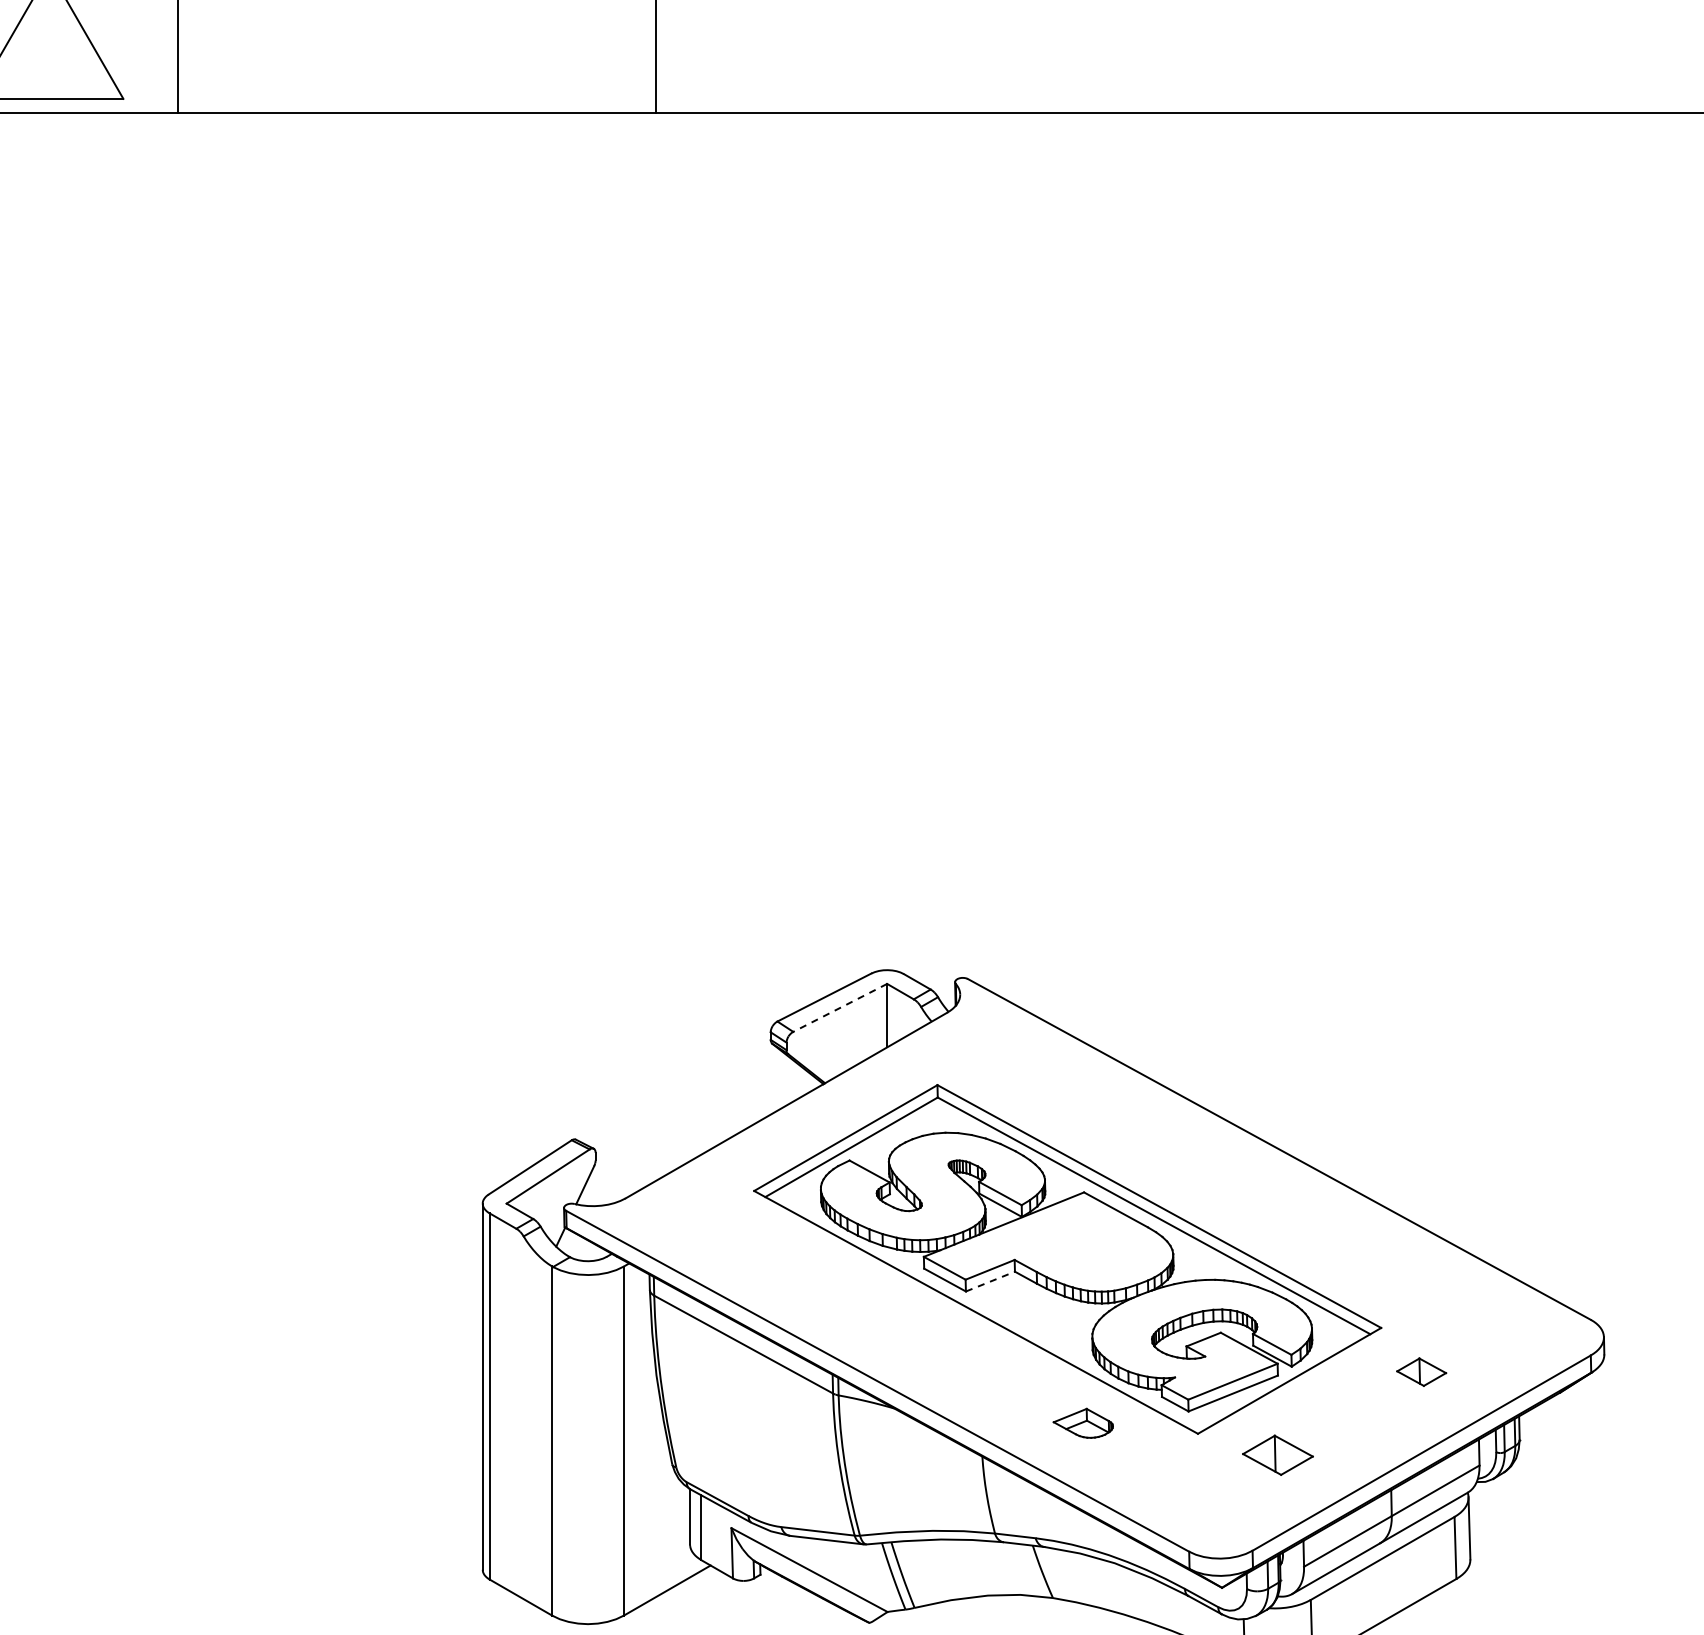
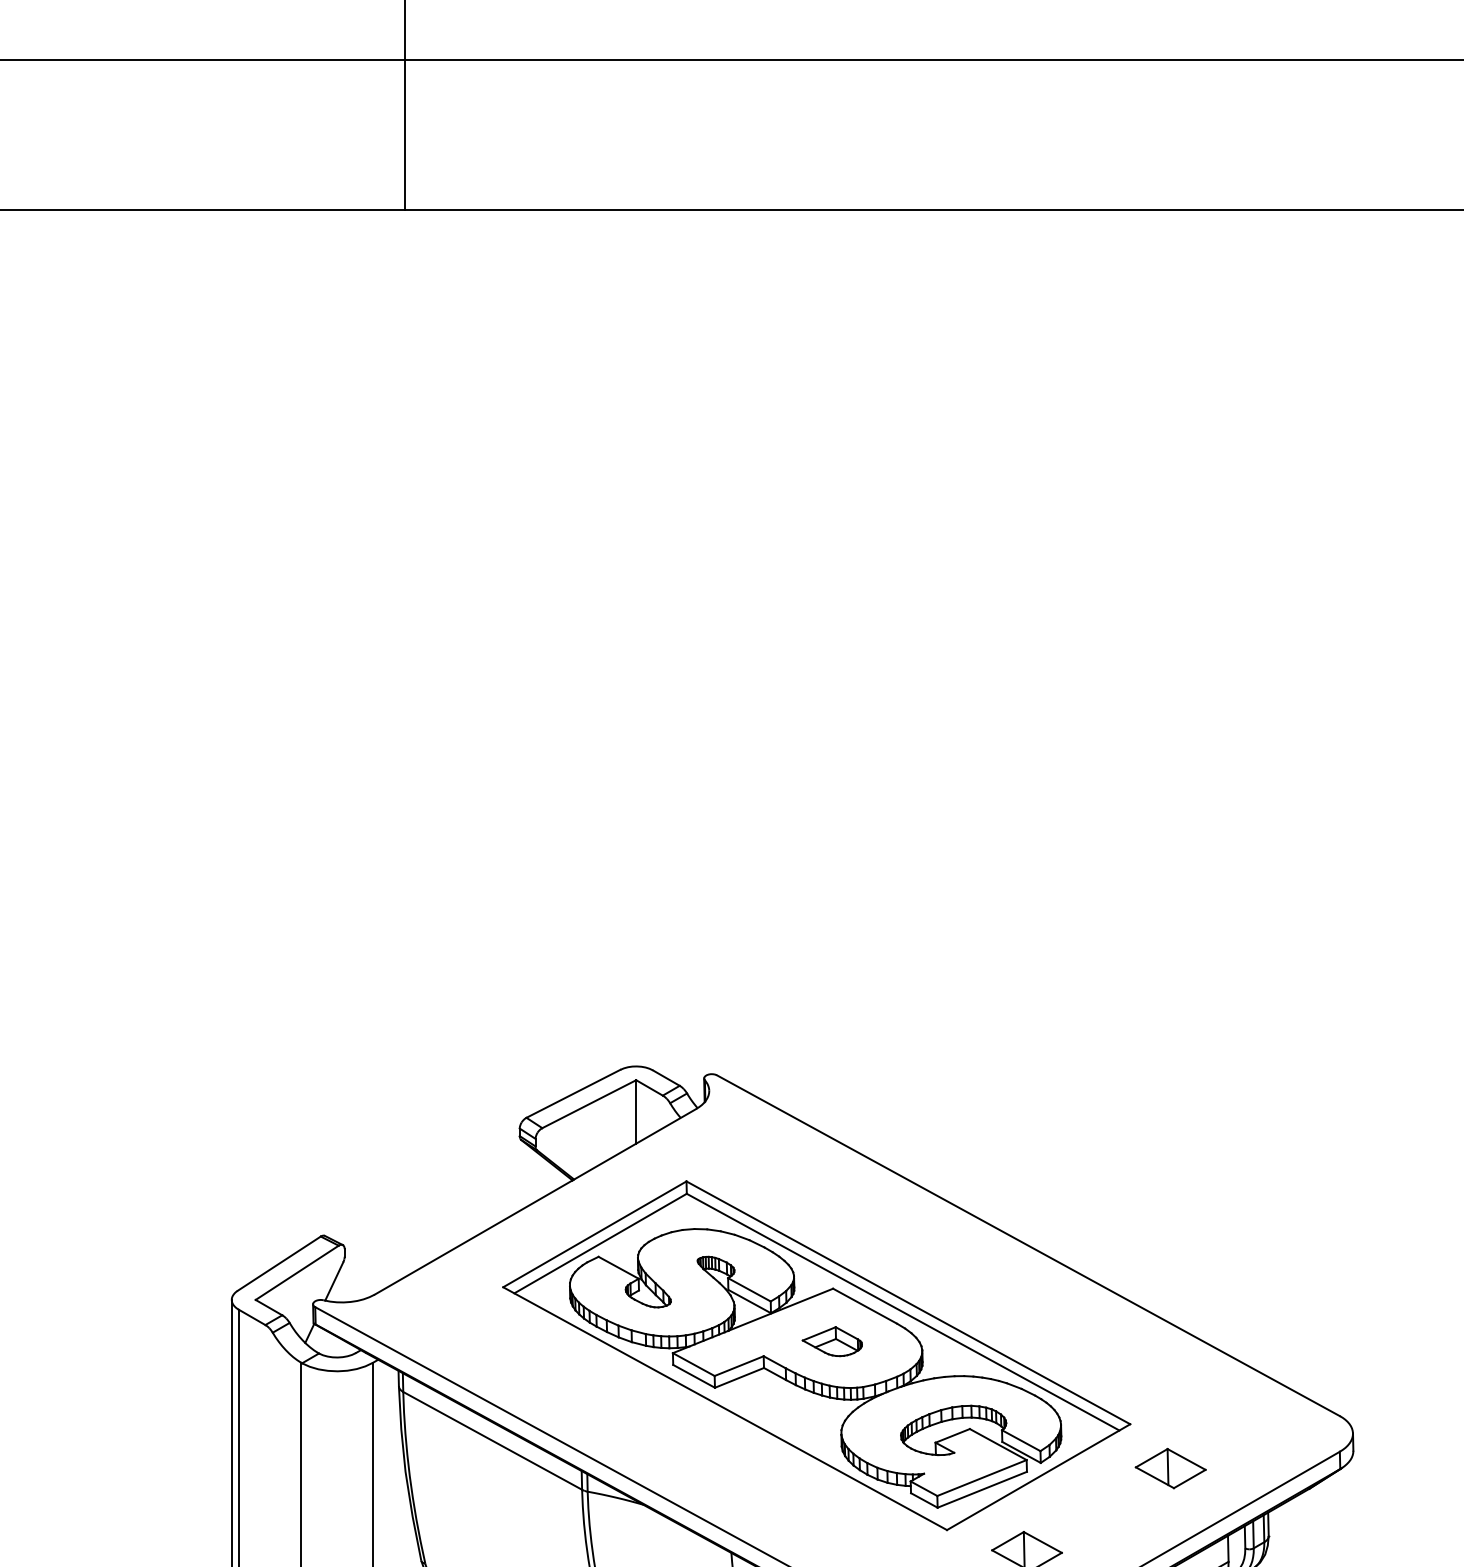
line: (840, 1007) -> (589, 1103), dashed -> solid
line: (990, 1281) -> (739, 1377), dashed -> solid
part: (1421, 1371) -> (1170, 1467), size x1.43
part: (1082, 1422) -> (831, 1340), moved

